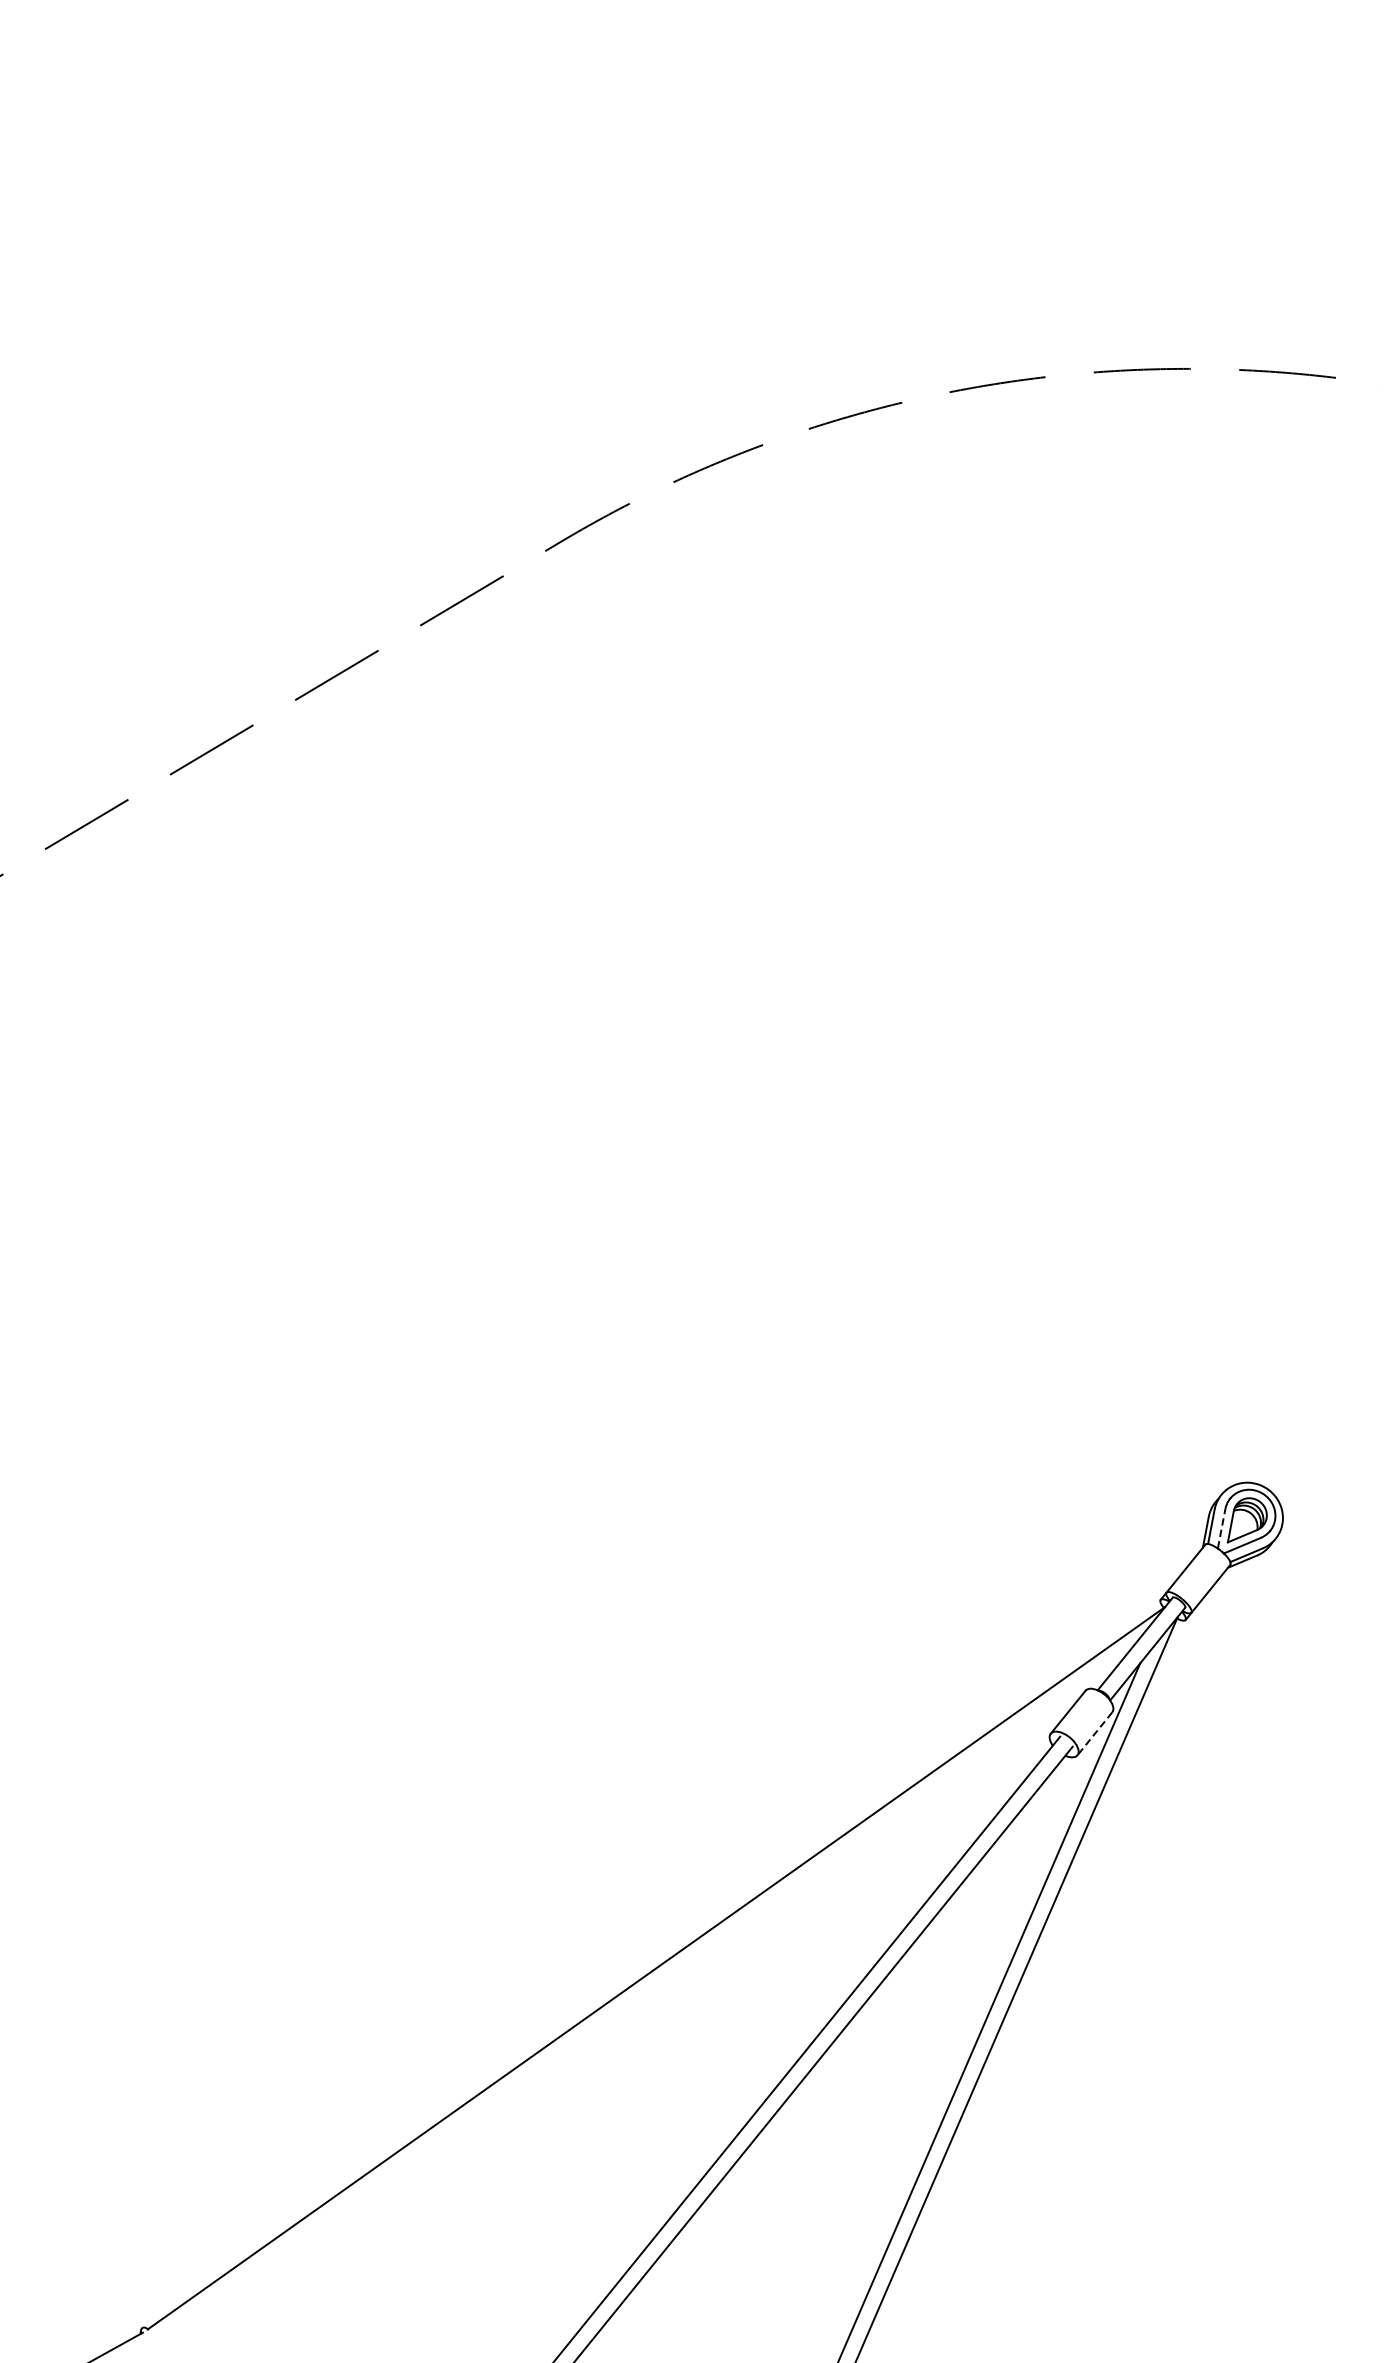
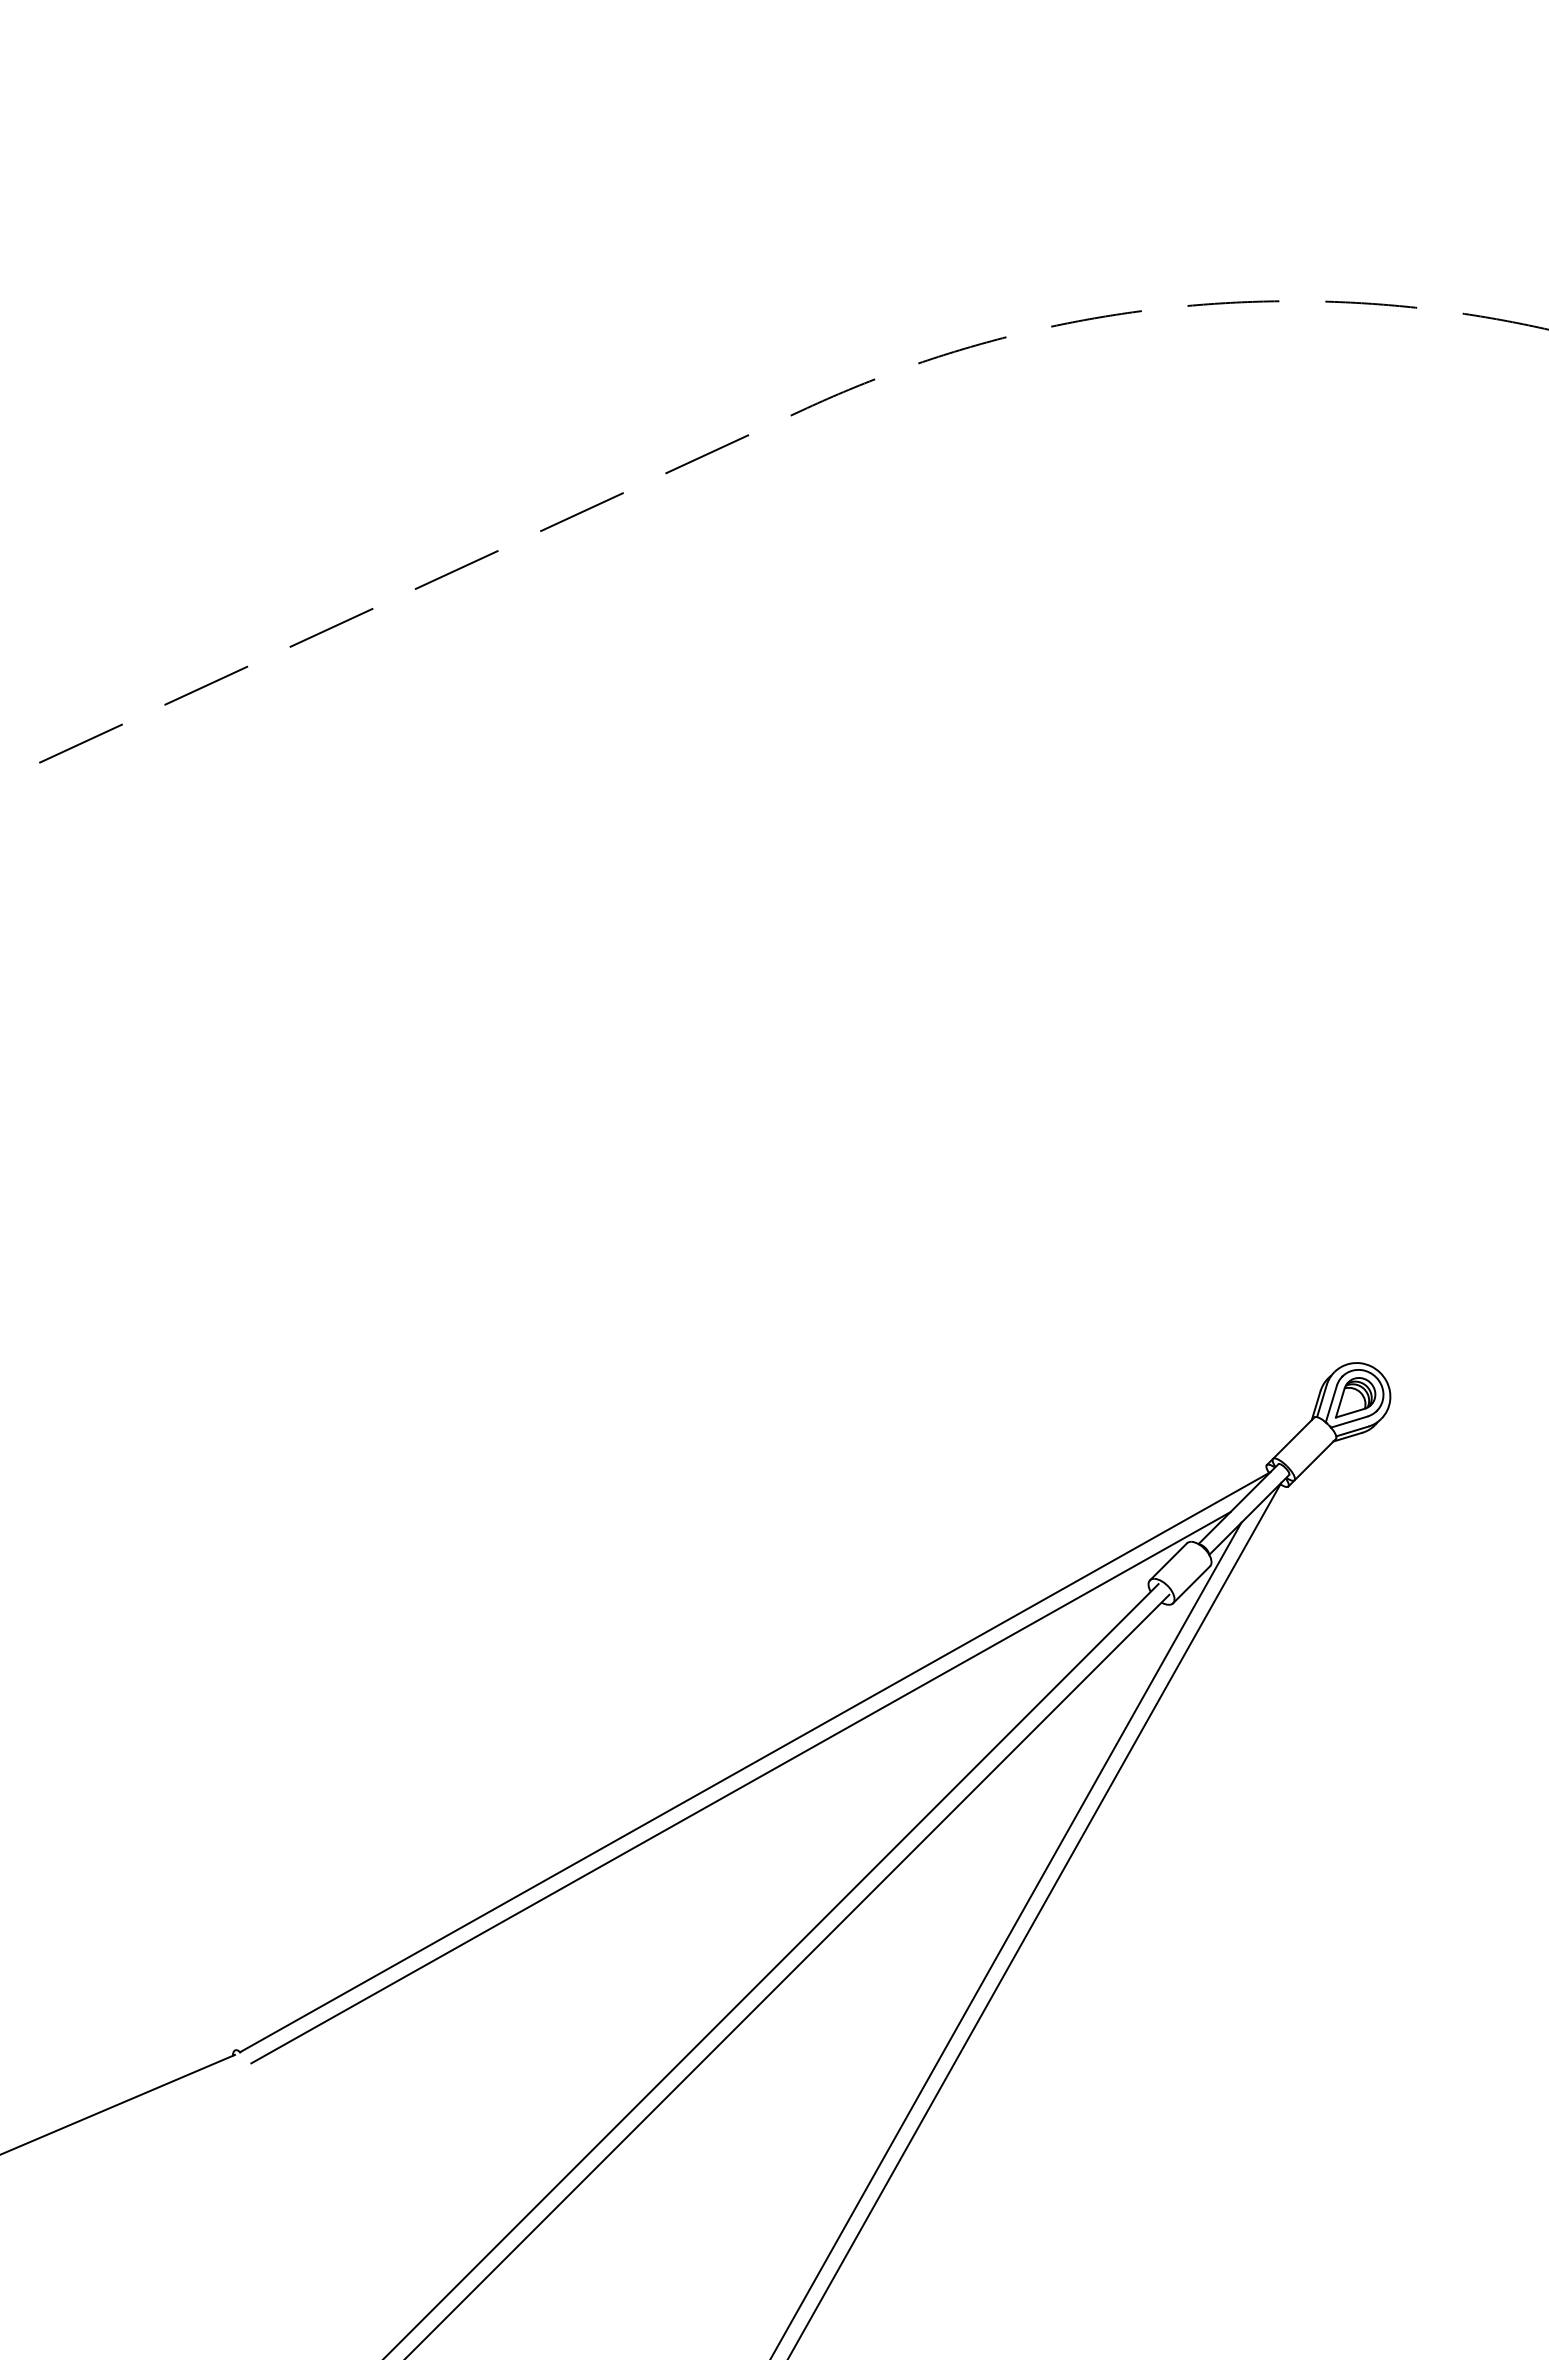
line: (1221, 1528) -> (1331, 1403), dashed -> solid
line: (1094, 1734) -> (1191, 1585), dashed -> solid
line: (643, 1996) -> (740, 1787), added

